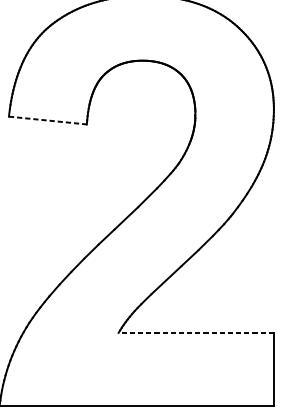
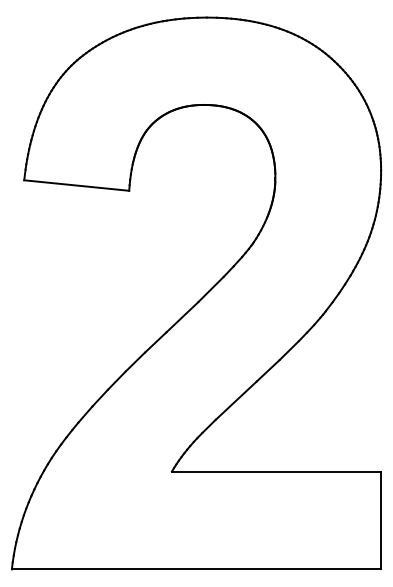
line: (47, 120) -> (76, 185), dashed -> solid
line: (196, 332) -> (276, 471), dashed -> solid

